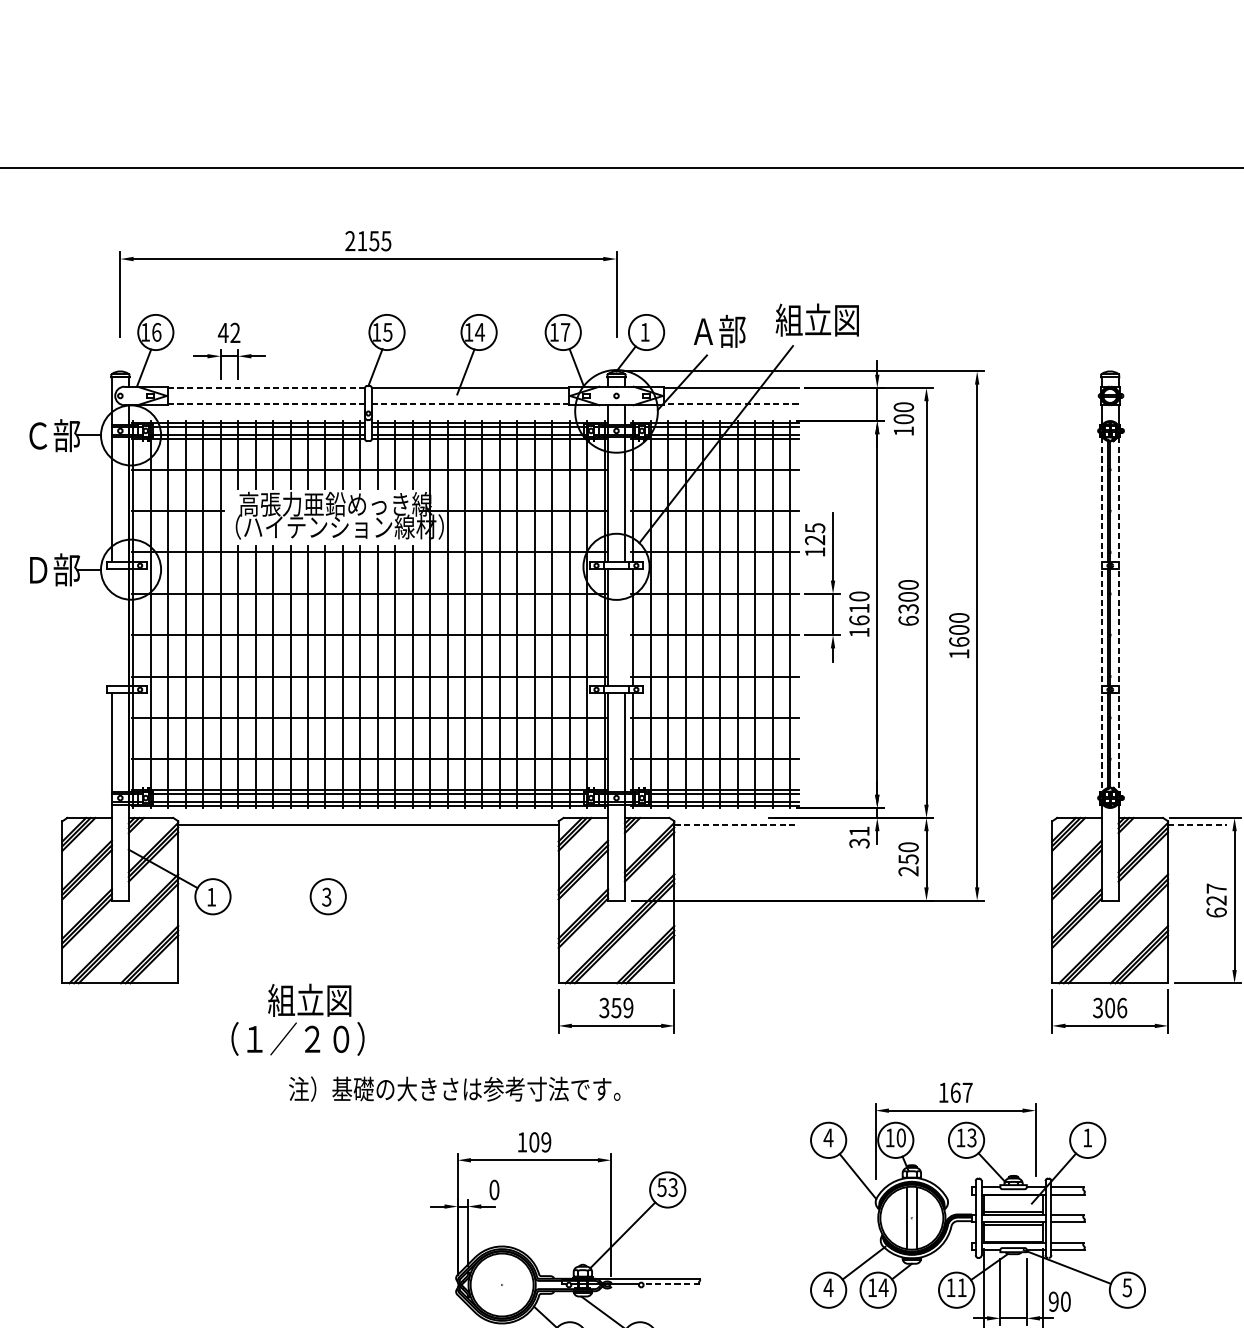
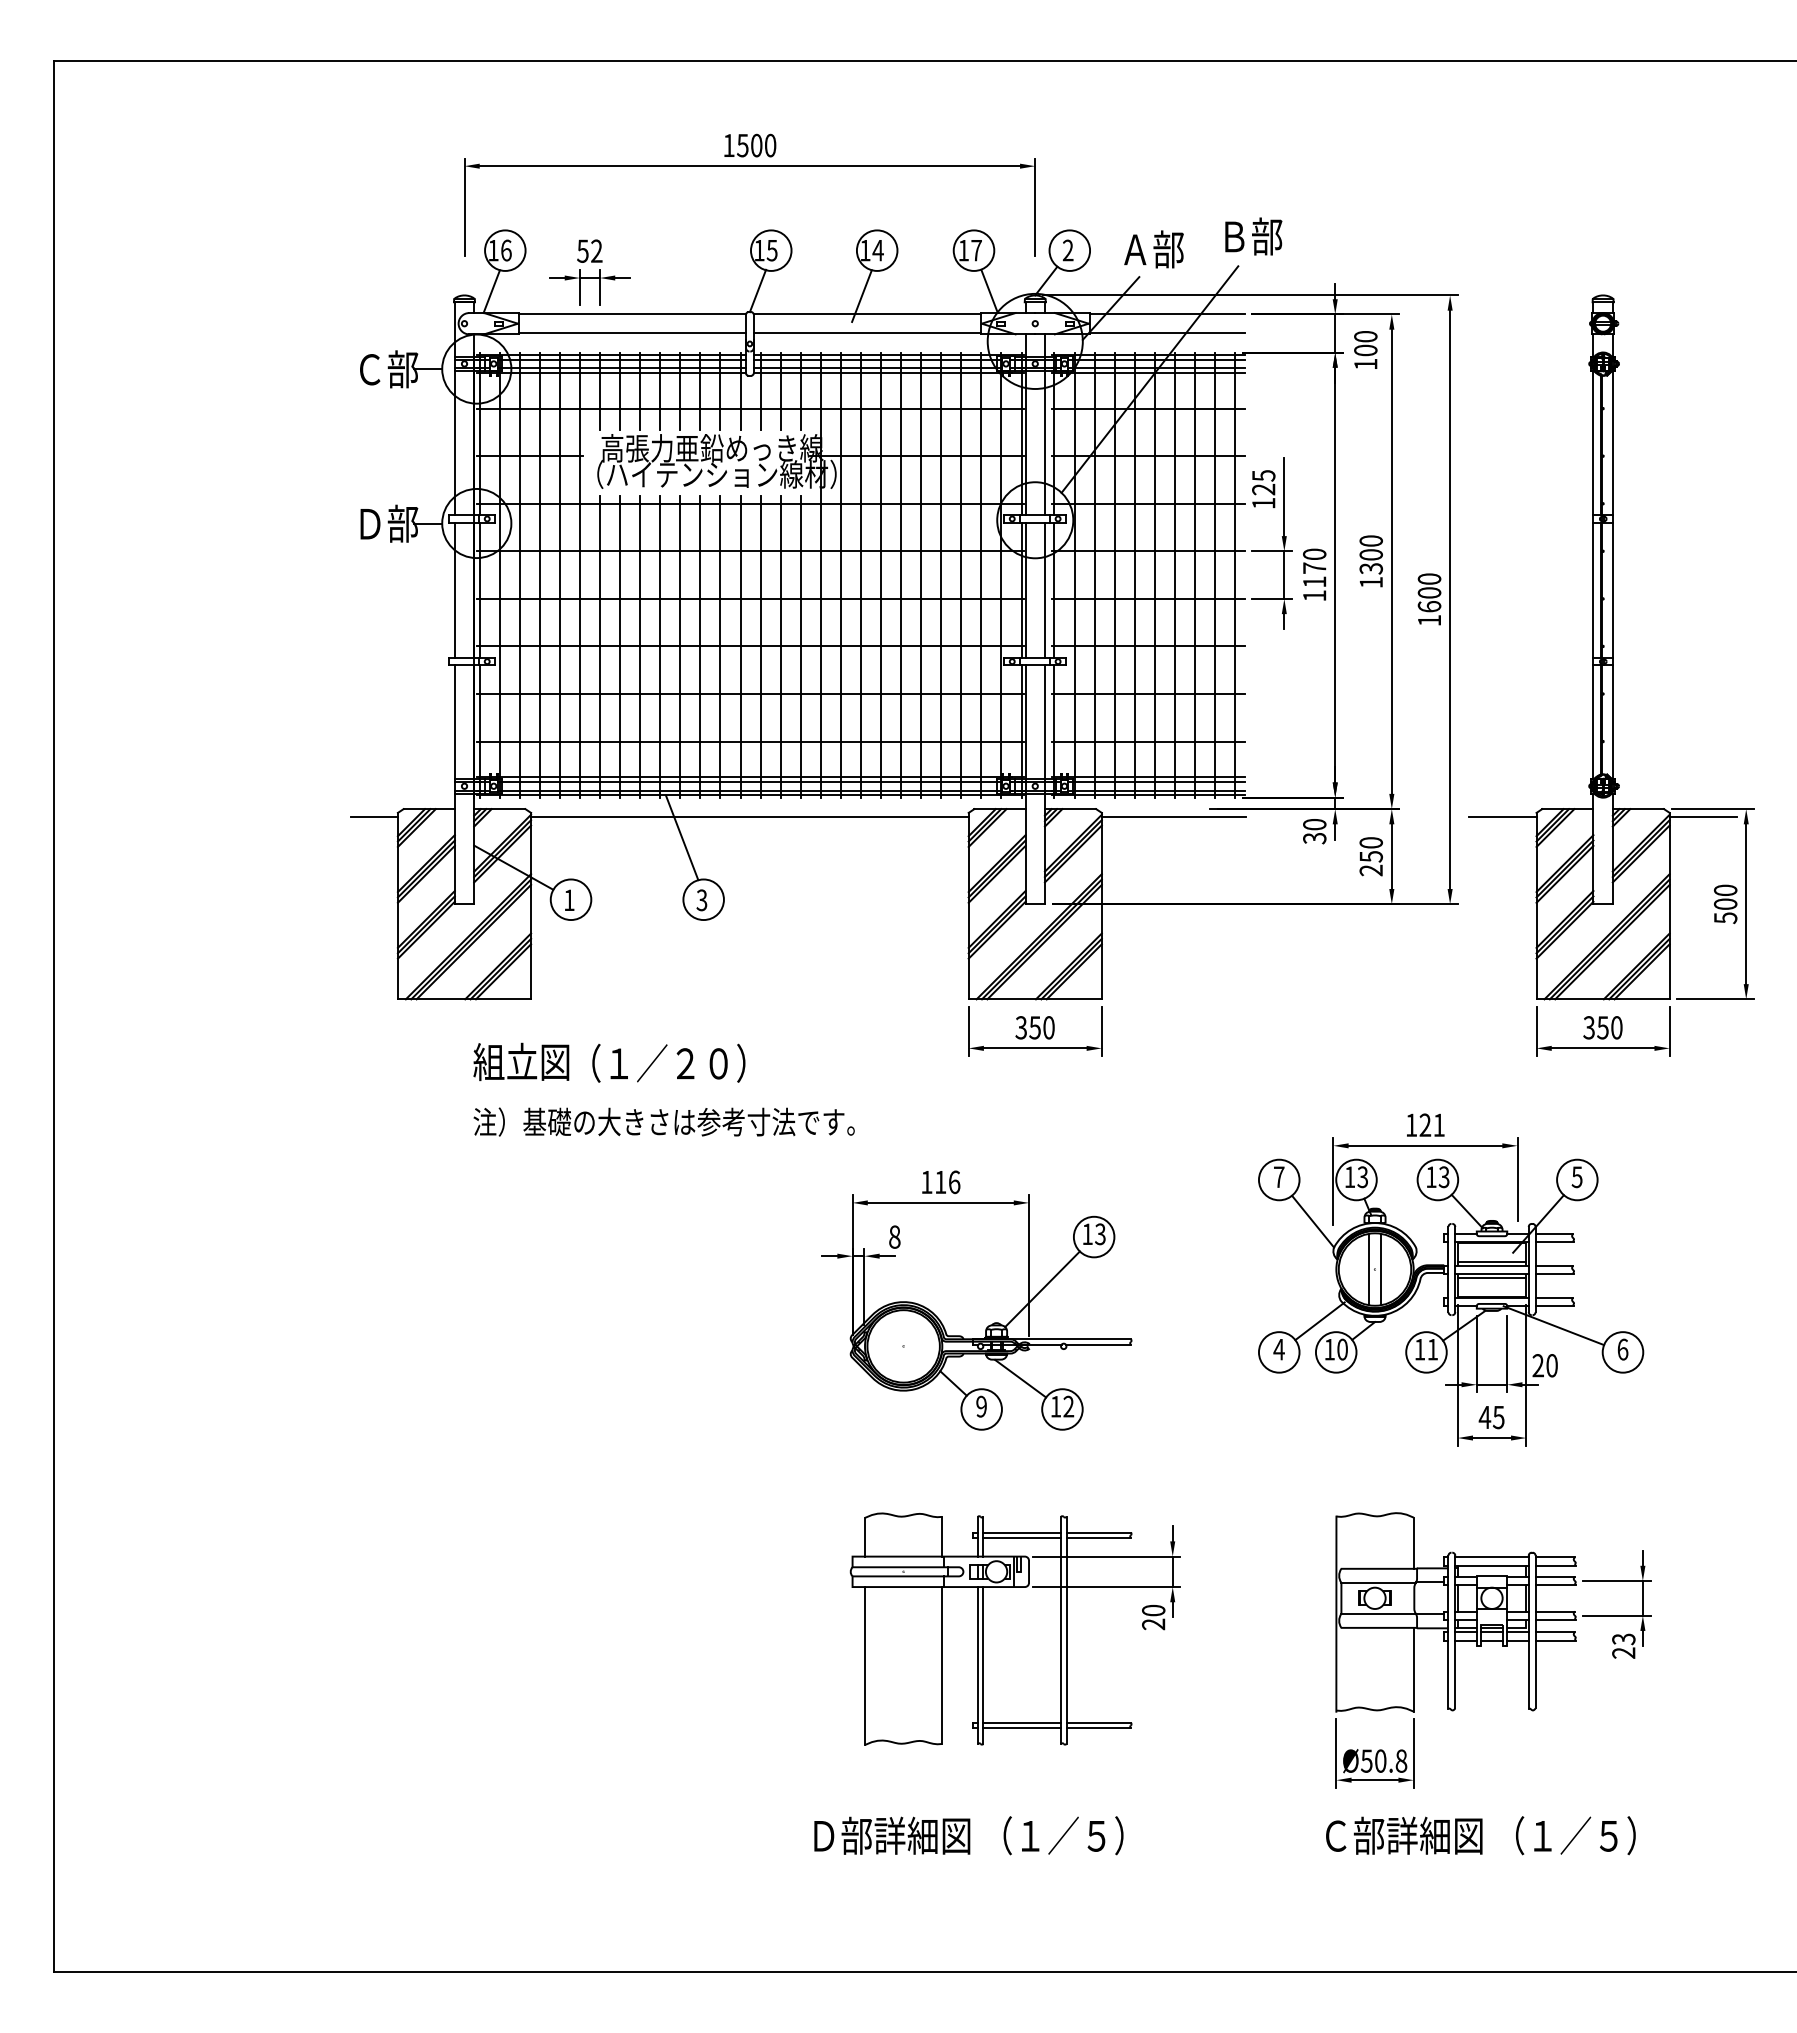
text: (368, 241) -> (749, 145), 2155 -> 1500
text: (817, 320) -> (1266, 236), 組立図 -> Ｂ部
text: (222, 332) -> (582, 250), 42 -> 52
text: (644, 332) -> (1067, 250), 1 -> 2
line: (267, 387) -> (633, 314), dashed -> solid
line: (267, 403) -> (633, 332), dashed -> solid
line: (470, 403) -> (867, 332), dashed -> solid
line: (730, 403) -> (1166, 332), dashed -> solid
text: (859, 613) -> (1314, 574), 1610 -> 1170
line: (1101, 614) -> (1593, 575), dashed -> solid
line: (1118, 614) -> (1612, 575), dashed -> solid
text: (907, 620) -> (1370, 581), 6300 -> 1300
line: (111, 627) -> (454, 589), added
line: (624, 627) -> (1044, 589), added
line: (41, 824) -> (373, 816), added
line: (736, 824) -> (1173, 816), dashed -> solid
line: (1022, 824) -> (1502, 816), added
line: (1197, 824) -> (1703, 816), dashed -> solid
text: (859, 831) -> (1314, 824), 31 -> 30
line: (308, 842) -> (681, 837), added
text: (1216, 900) -> (1725, 904), 627 -> 500
text: (309, 999) -> (521, 1061), moved
text: (628, 1007) -> (1048, 1027), 359 -> 350
text: (1115, 1007) -> (1609, 1027), 306 -> 350
text: (454, 1088) -> (663, 1121), moved
text: (960, 1092) -> (1431, 1124), 167 -> 121
text: (827, 1137) -> (1278, 1176), 4 -> 7
text: (900, 1138) -> (1362, 1177), 10 -> 13
text: (1087, 1138) -> (1576, 1177), 1 -> 5
text: (540, 1142) -> (947, 1182), 109 -> 116
text: (661, 1187) -> (1087, 1234), 53 -> 13
text: (494, 1190) -> (894, 1237), 0 -> 8
line: (670, 1283) -> (1097, 1344), dashed -> solid
text: (883, 1287) -> (1342, 1349), 14 -> 10
text: (1127, 1287) -> (1622, 1349), 5 -> 6
text: (1053, 1301) -> (1537, 1365), 90 -> 20

